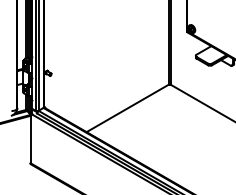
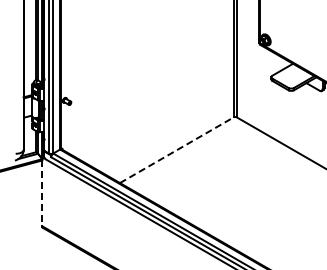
line: (127, 108) -> (176, 150), solid -> dashed
line: (30, 139) -> (42, 193), solid -> dashed

